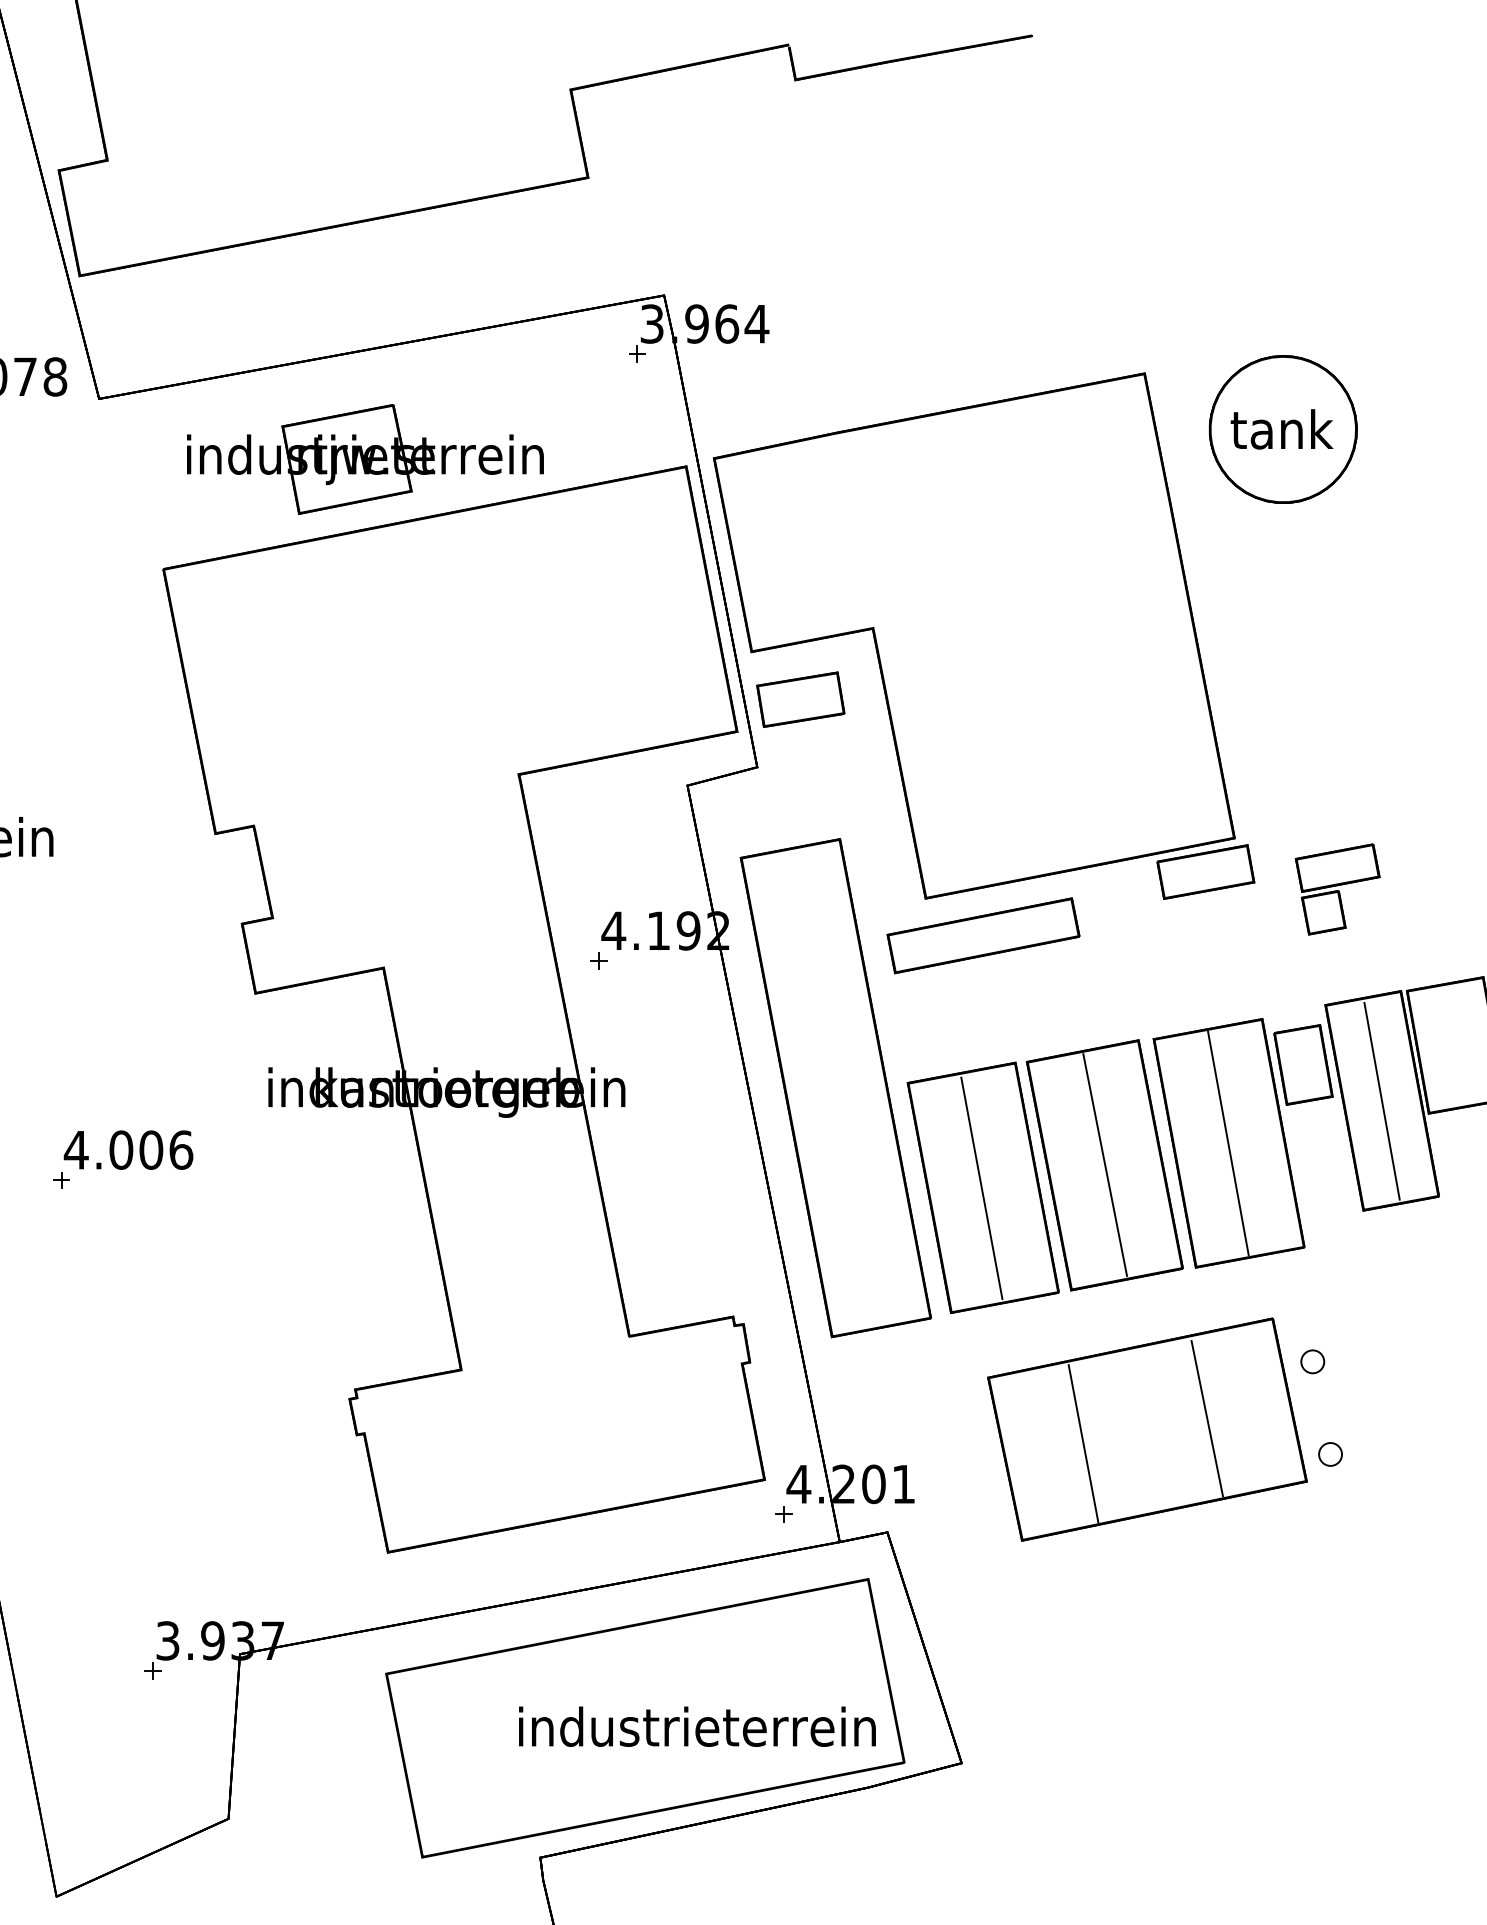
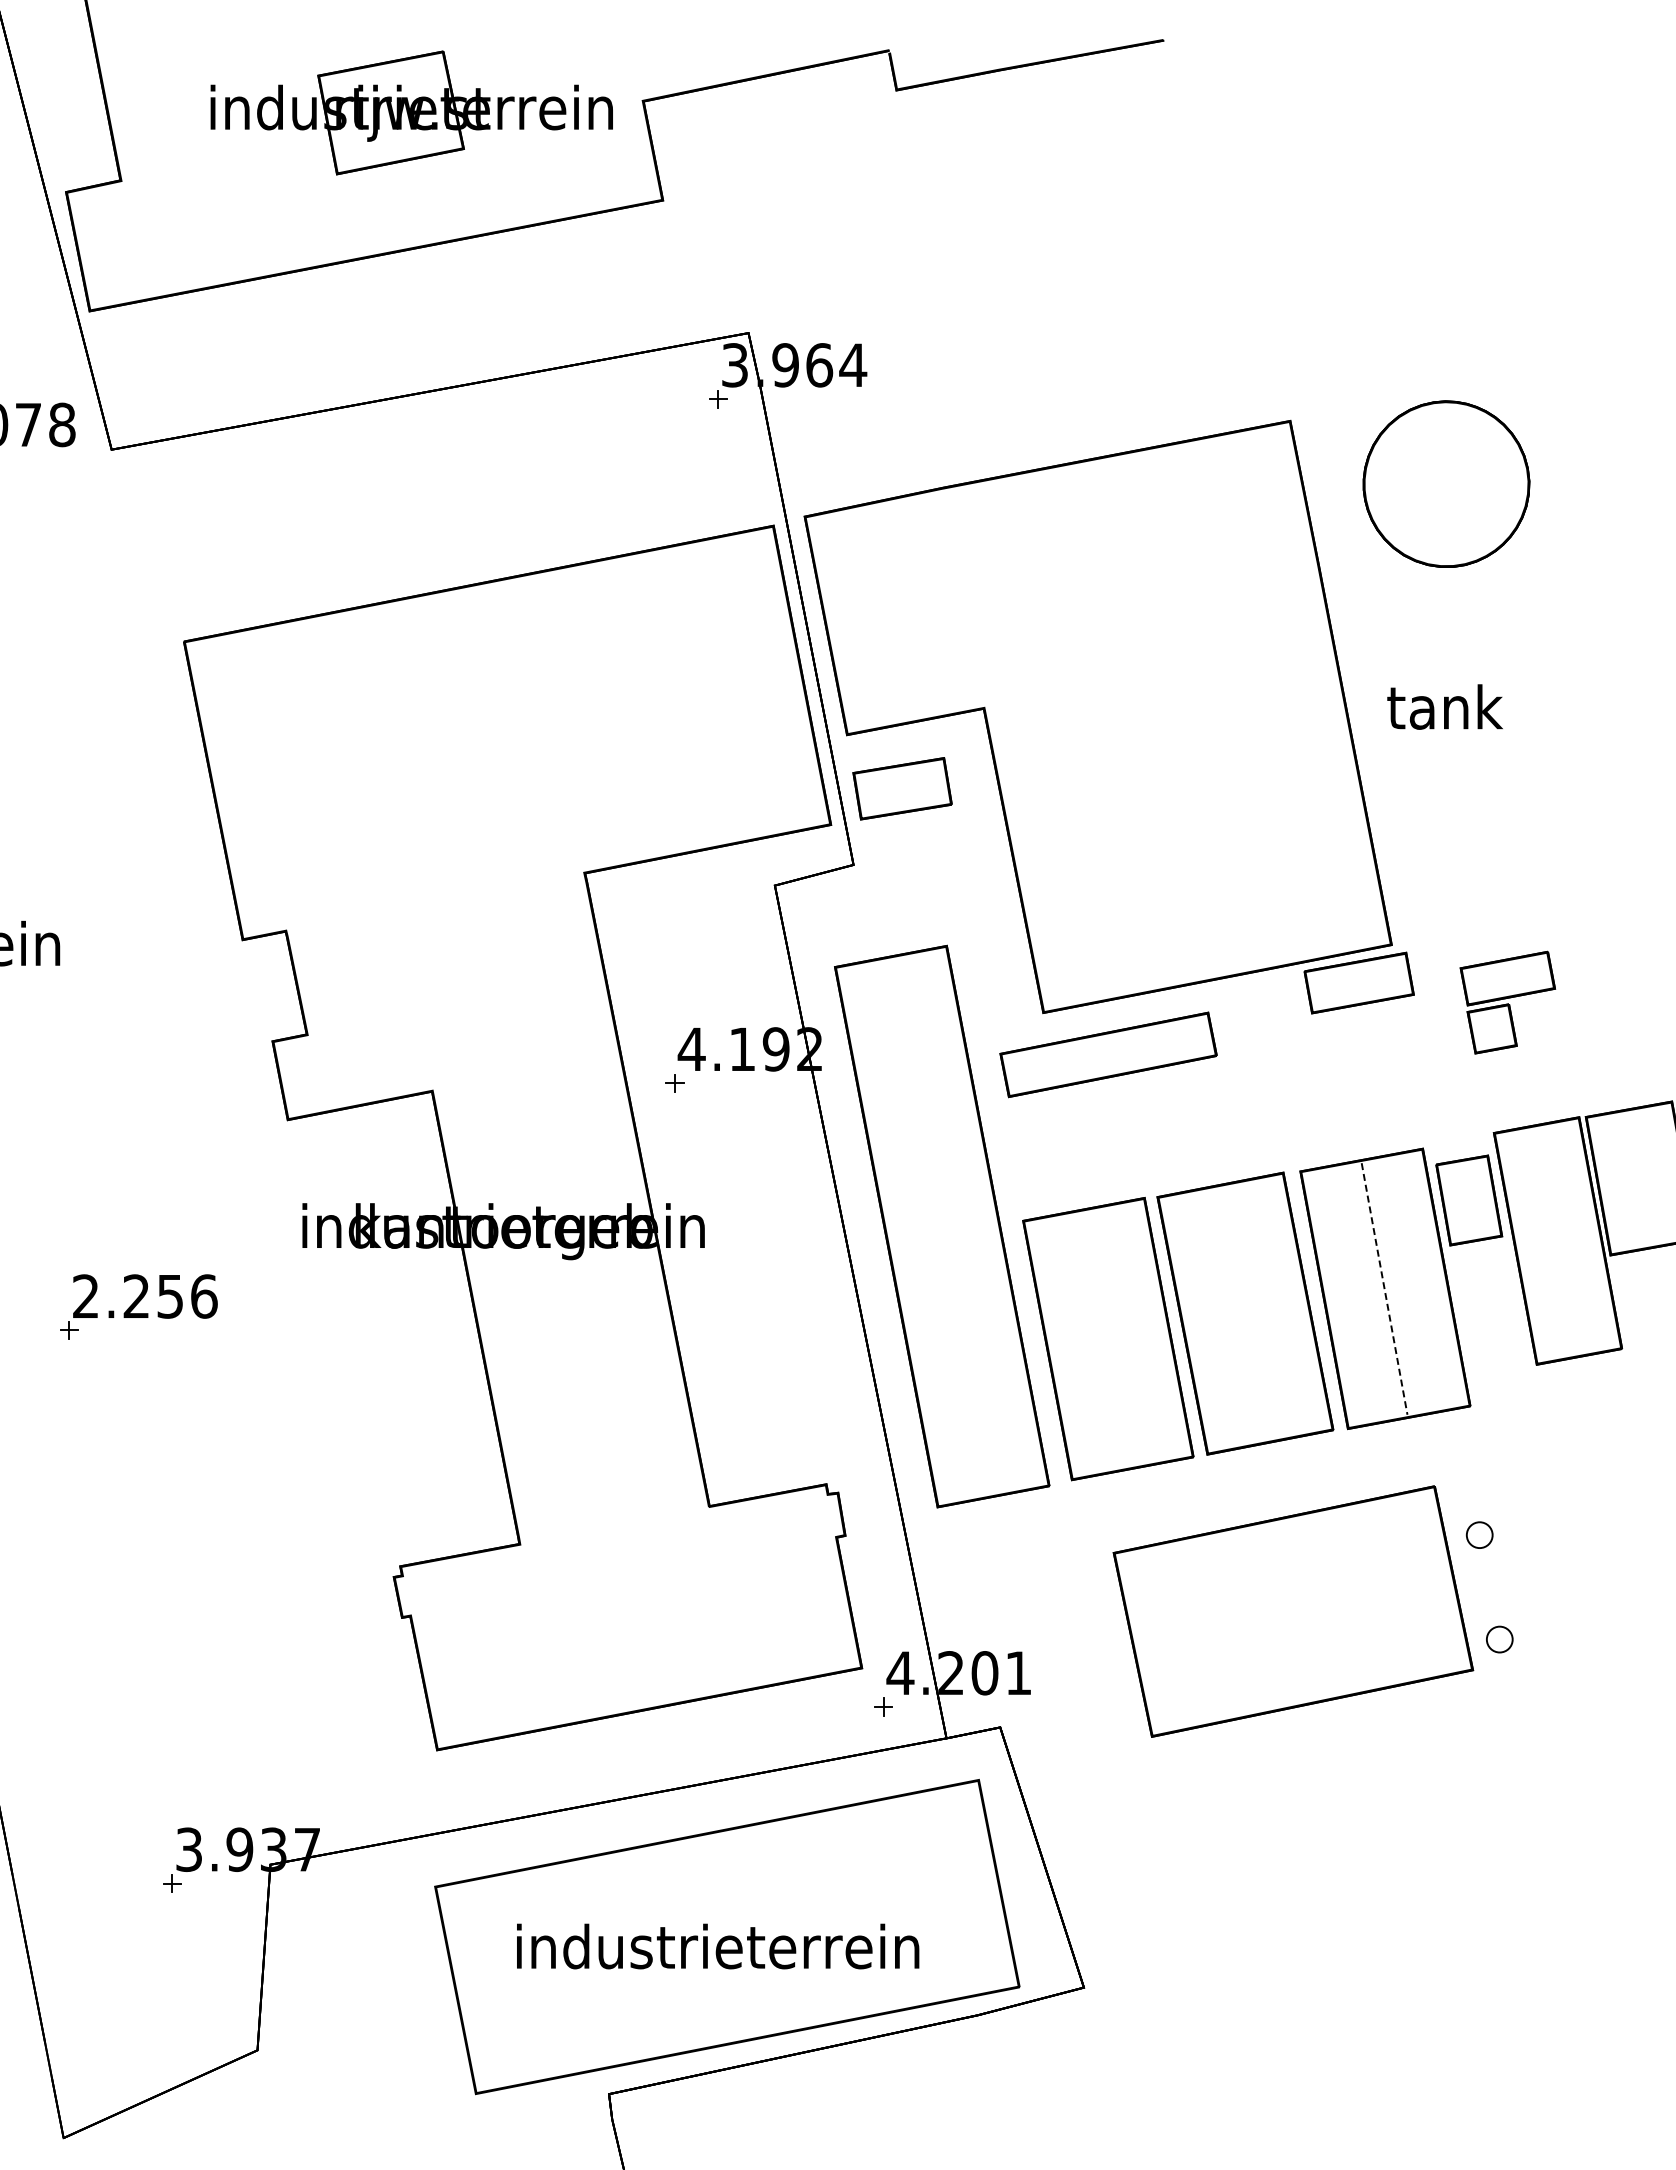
text: (1281, 428) -> (1444, 706), moved
part: (365, 459) -> (411, 112), moved
line: (1381, 1101) -> (1557, 1241), removed
line: (1228, 1143) -> (1384, 1288), solid -> dashed
text: (113, 1150) -> (127, 1296), 4.006 -> 2.256
line: (1104, 1165) -> (1245, 1313), removed
line: (981, 1188) -> (1106, 1339), removed
line: (1207, 1418) -> (1360, 1598), removed
line: (1082, 1443) -> (1220, 1627), removed
text: (697, 1726) -> (718, 1946), moved

